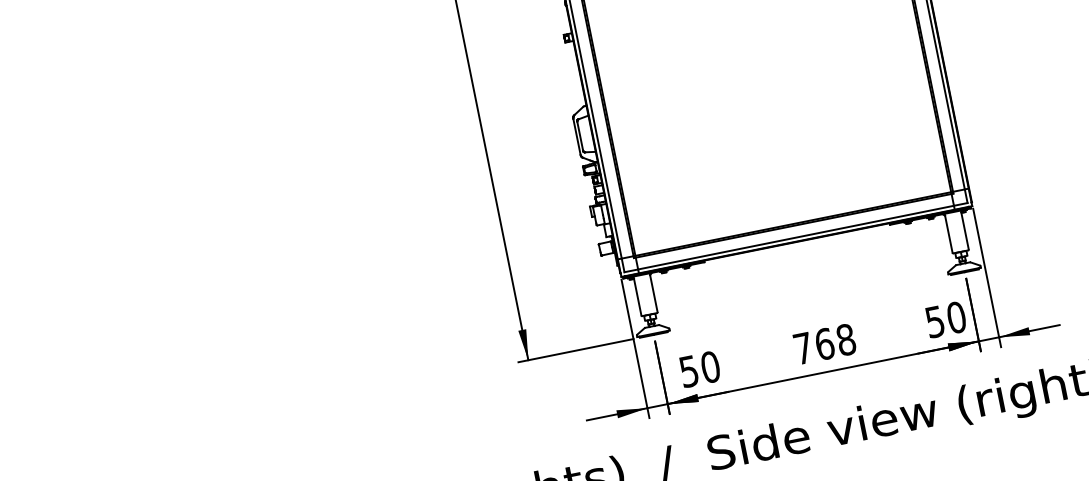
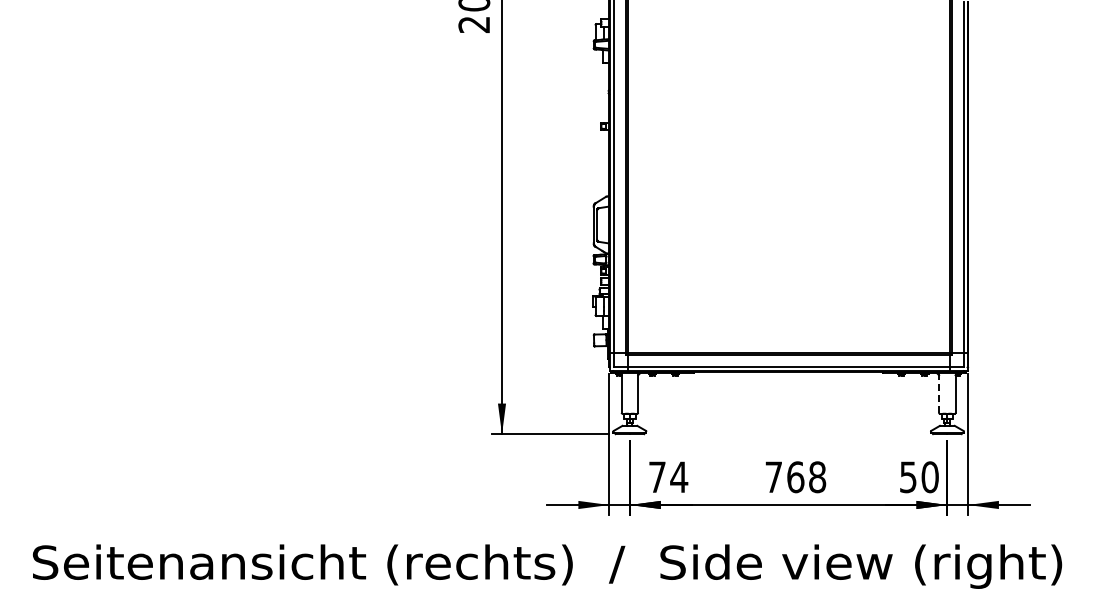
line: (949, 233) -> (939, 393), solid -> dashed
text: (700, 369) -> (668, 477), 50 -> 74

